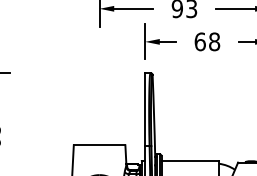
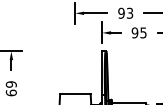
text: (206, 41) -> (138, 32), 68 -> 95

